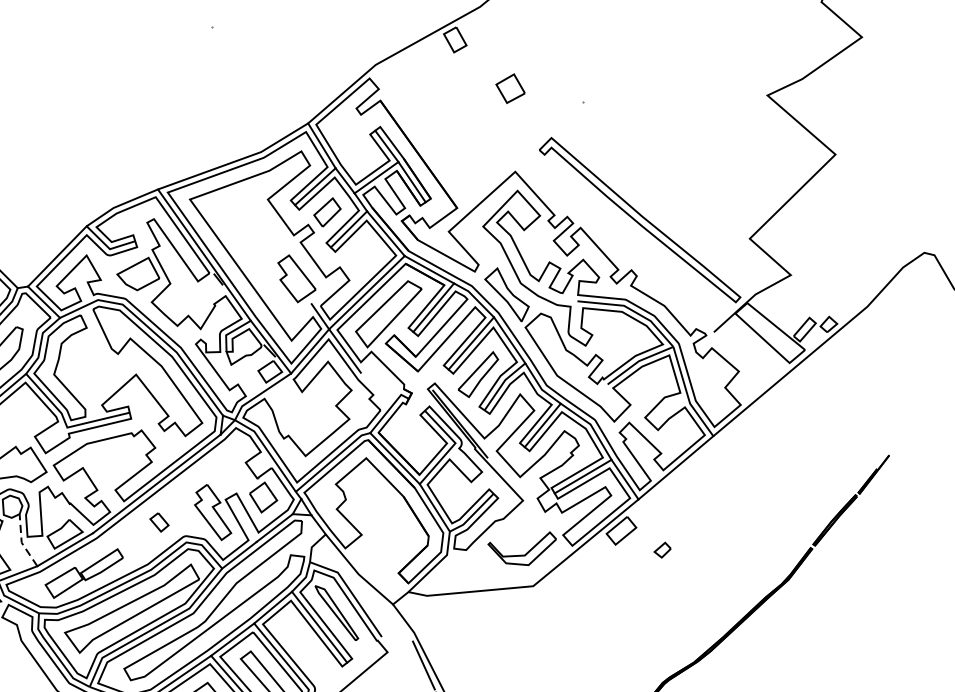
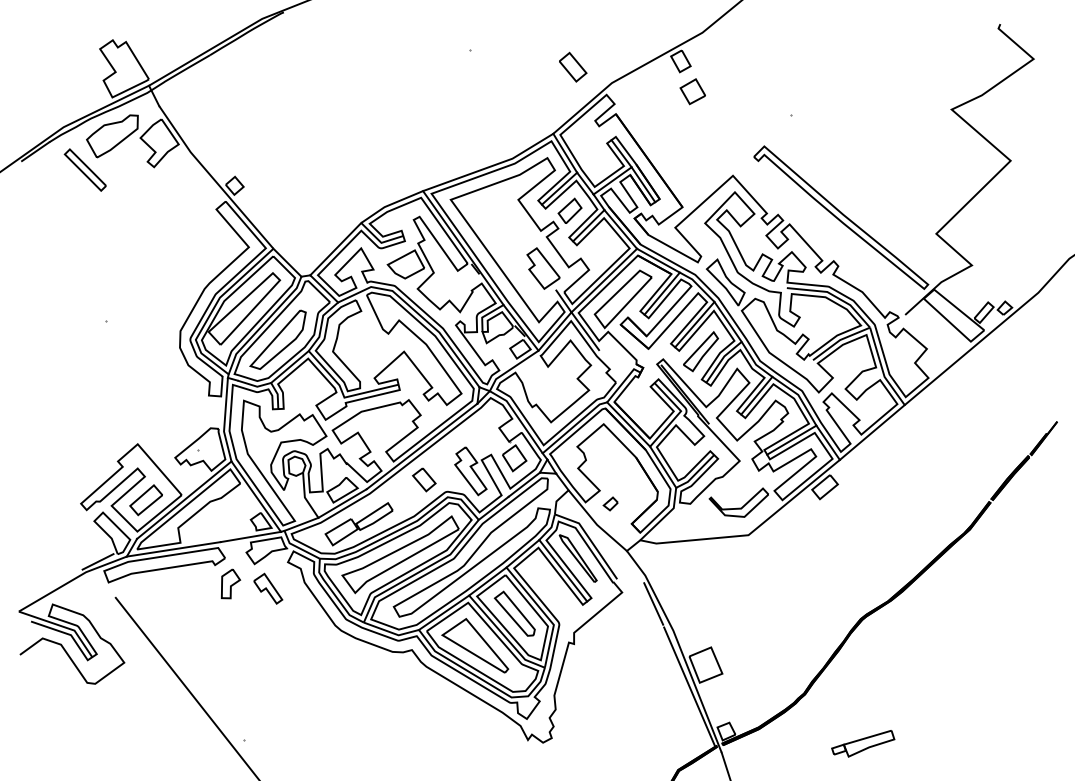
part: (331, 45) -> (573, 66), added
part: (510, 88) -> (692, 91), moved
part: (159, 521) -> (424, 479), size x1.43
line: (21, 542) -> (304, 497), dashed -> solid
part: (662, 549) -> (610, 503), moved

